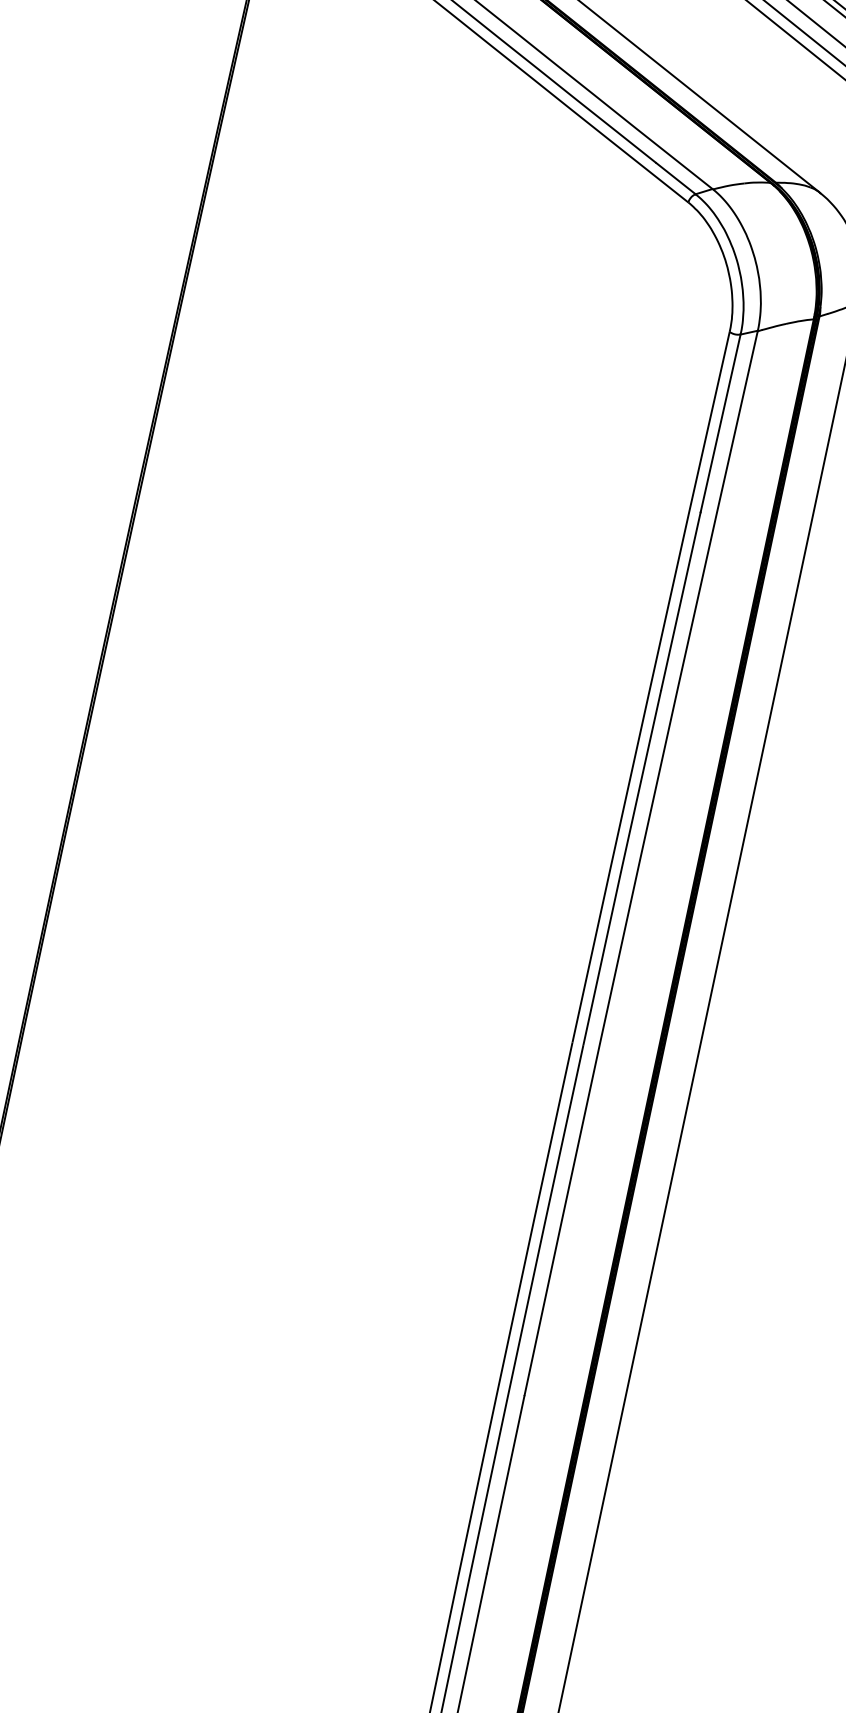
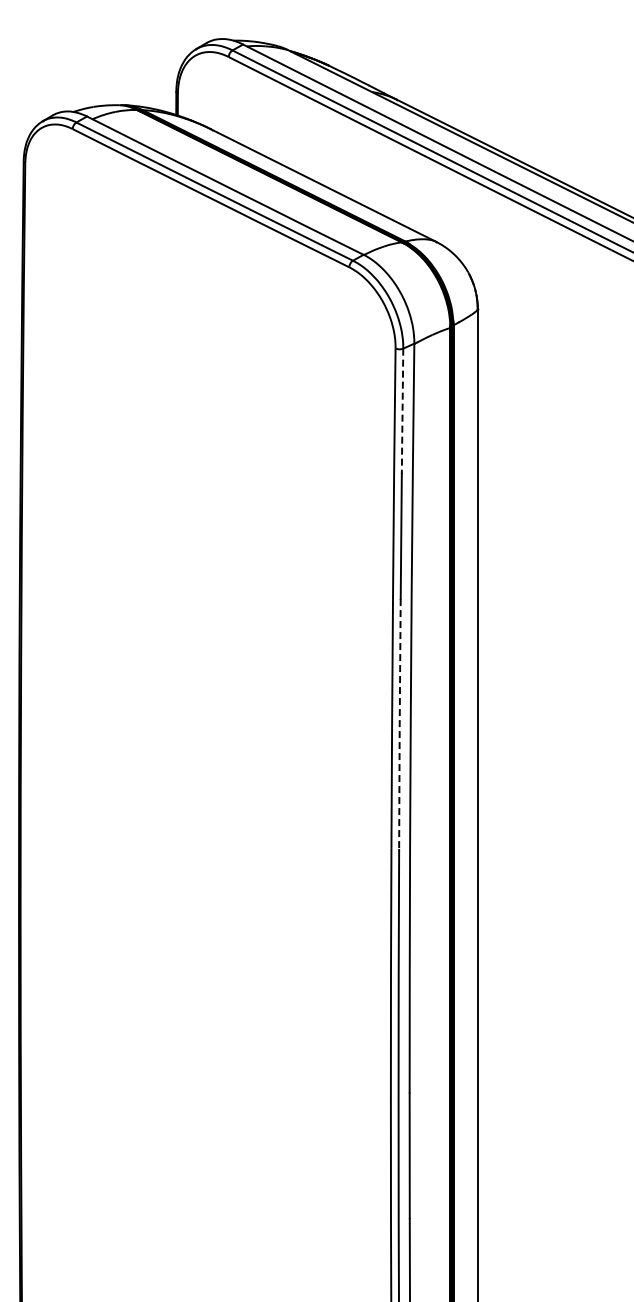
line: (720, 423) -> (402, 411), solid -> dashed
line: (621, 868) -> (399, 724), solid -> dashed

